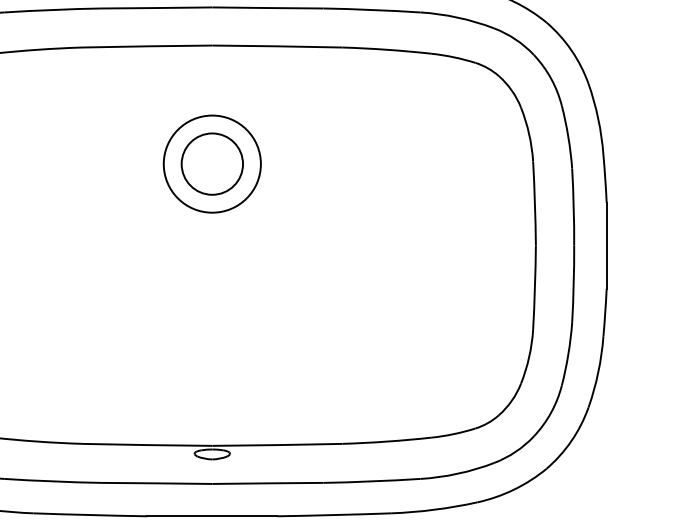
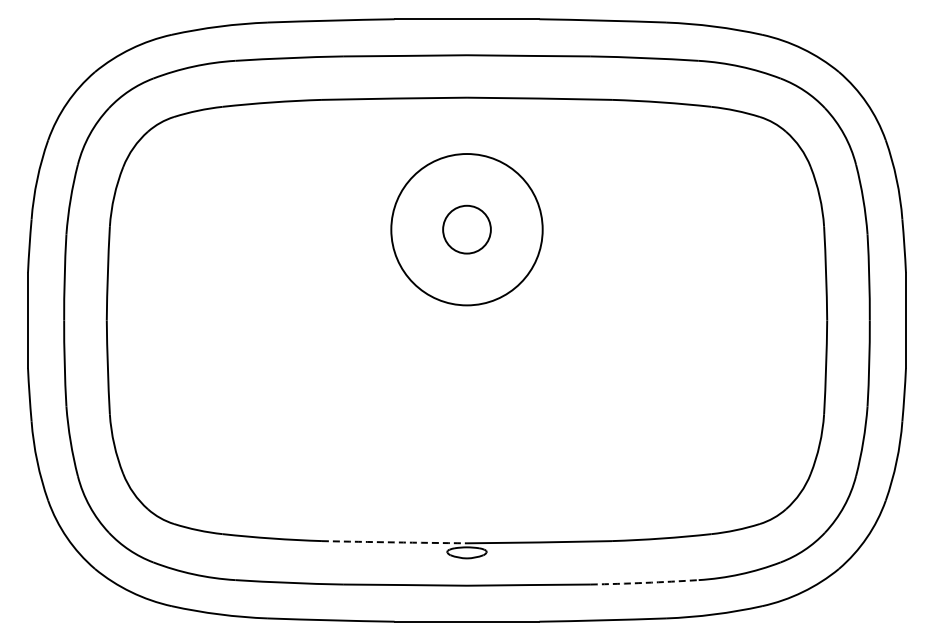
circle: (211, 163) -> (466, 229), size x0.7
circle: (211, 163) -> (466, 229), size x1.4
arc: (147, 445) -> (394, 542), solid -> dashed
arc: (371, 481) -> (644, 582), solid -> dashed

